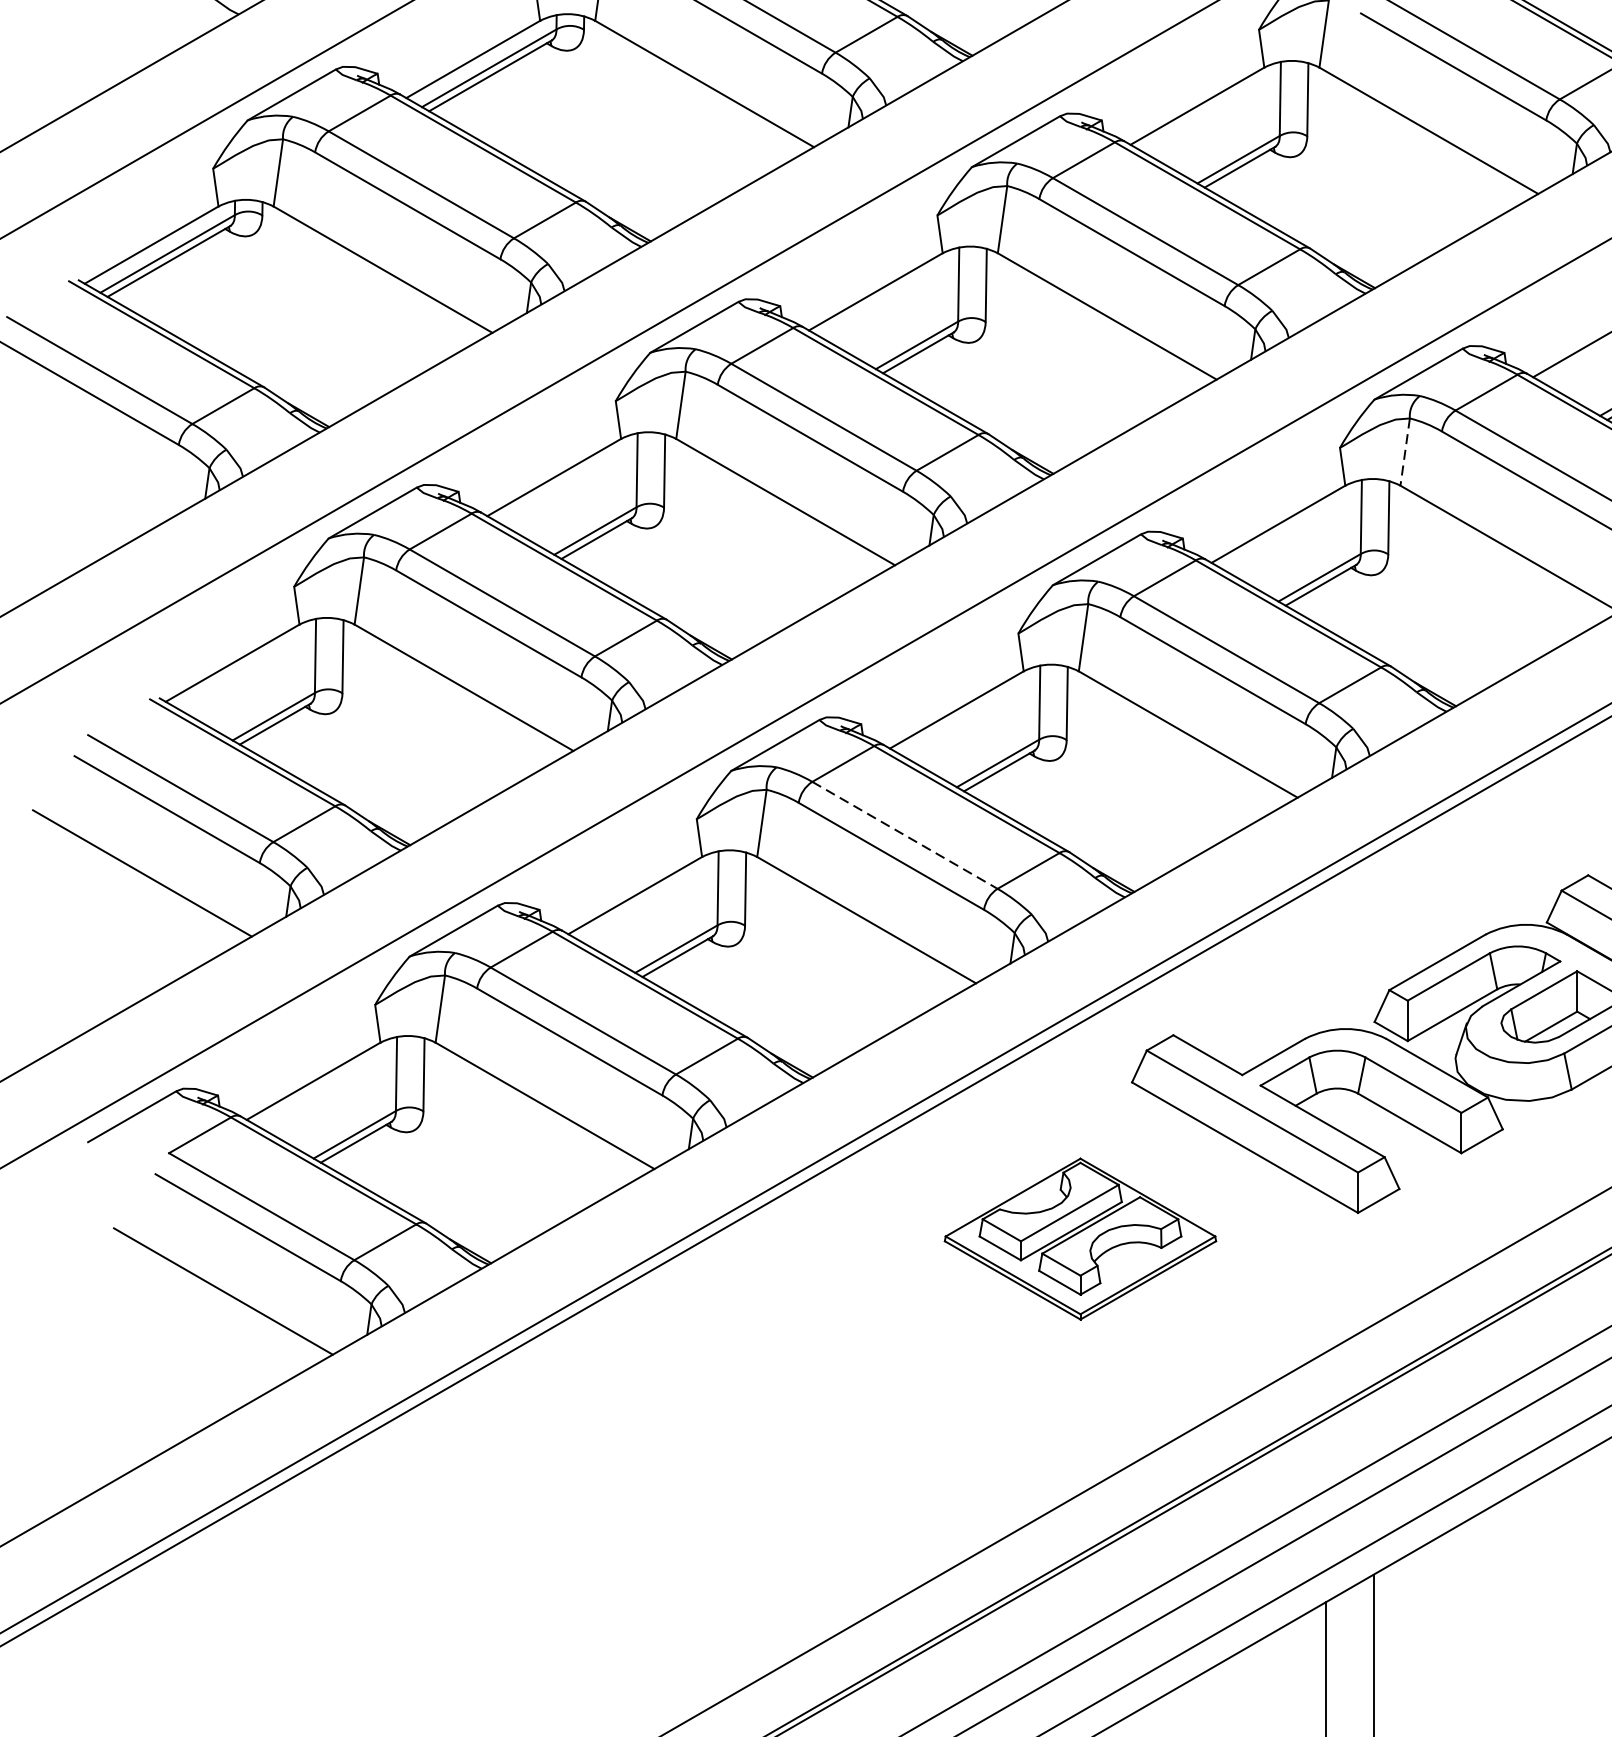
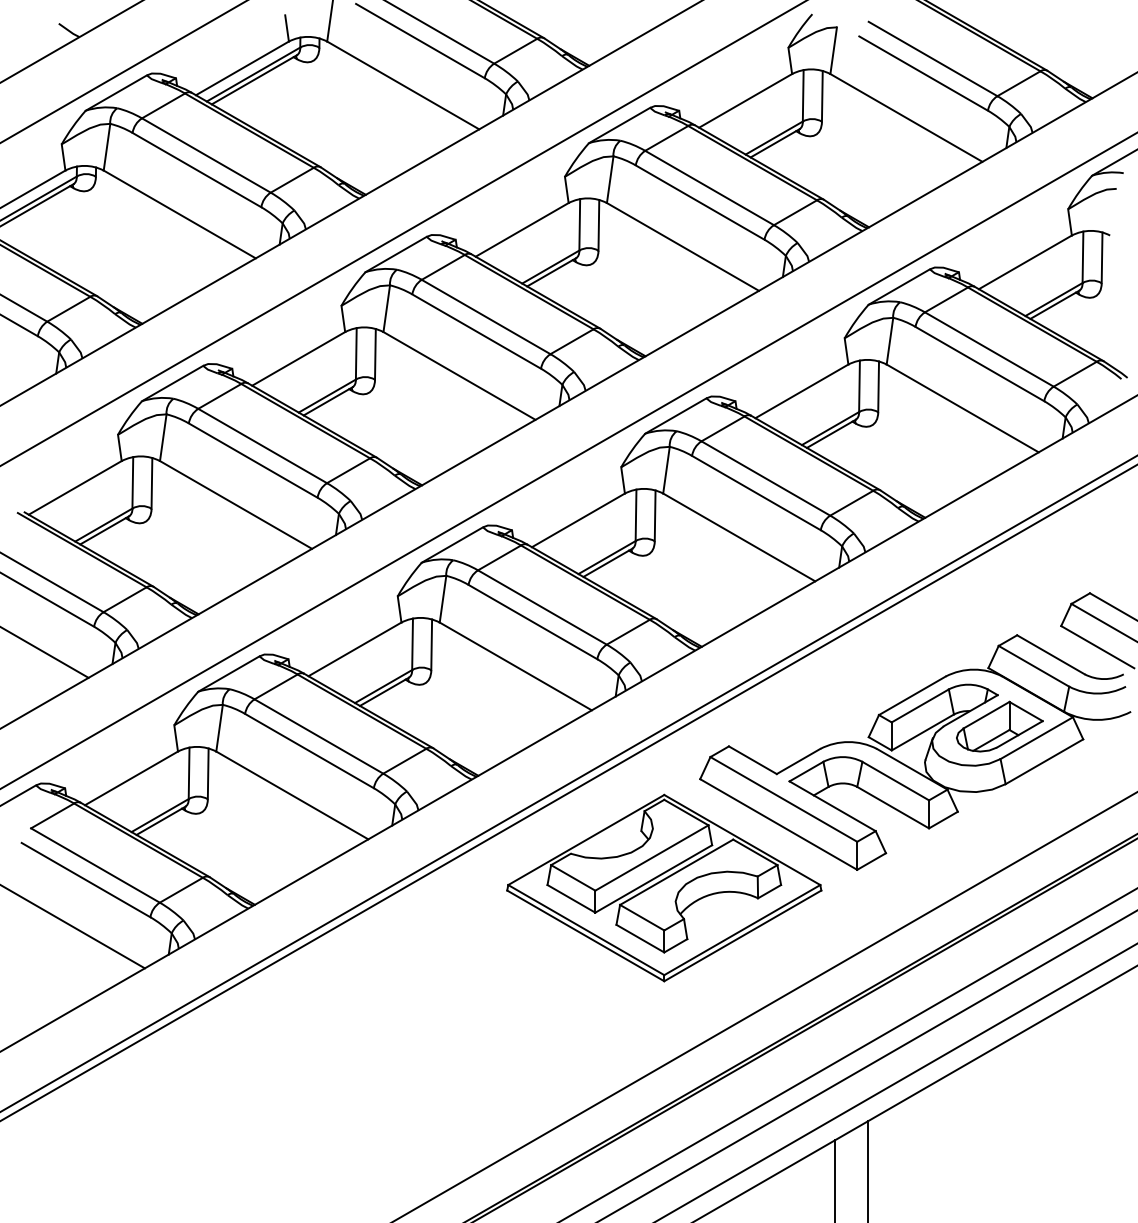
line: (1404, 452) -> (889, 341), dashed -> solid
line: (905, 835) -> (542, 607), dashed -> solid
part: (1080, 1238) -> (664, 887), size x1.67

